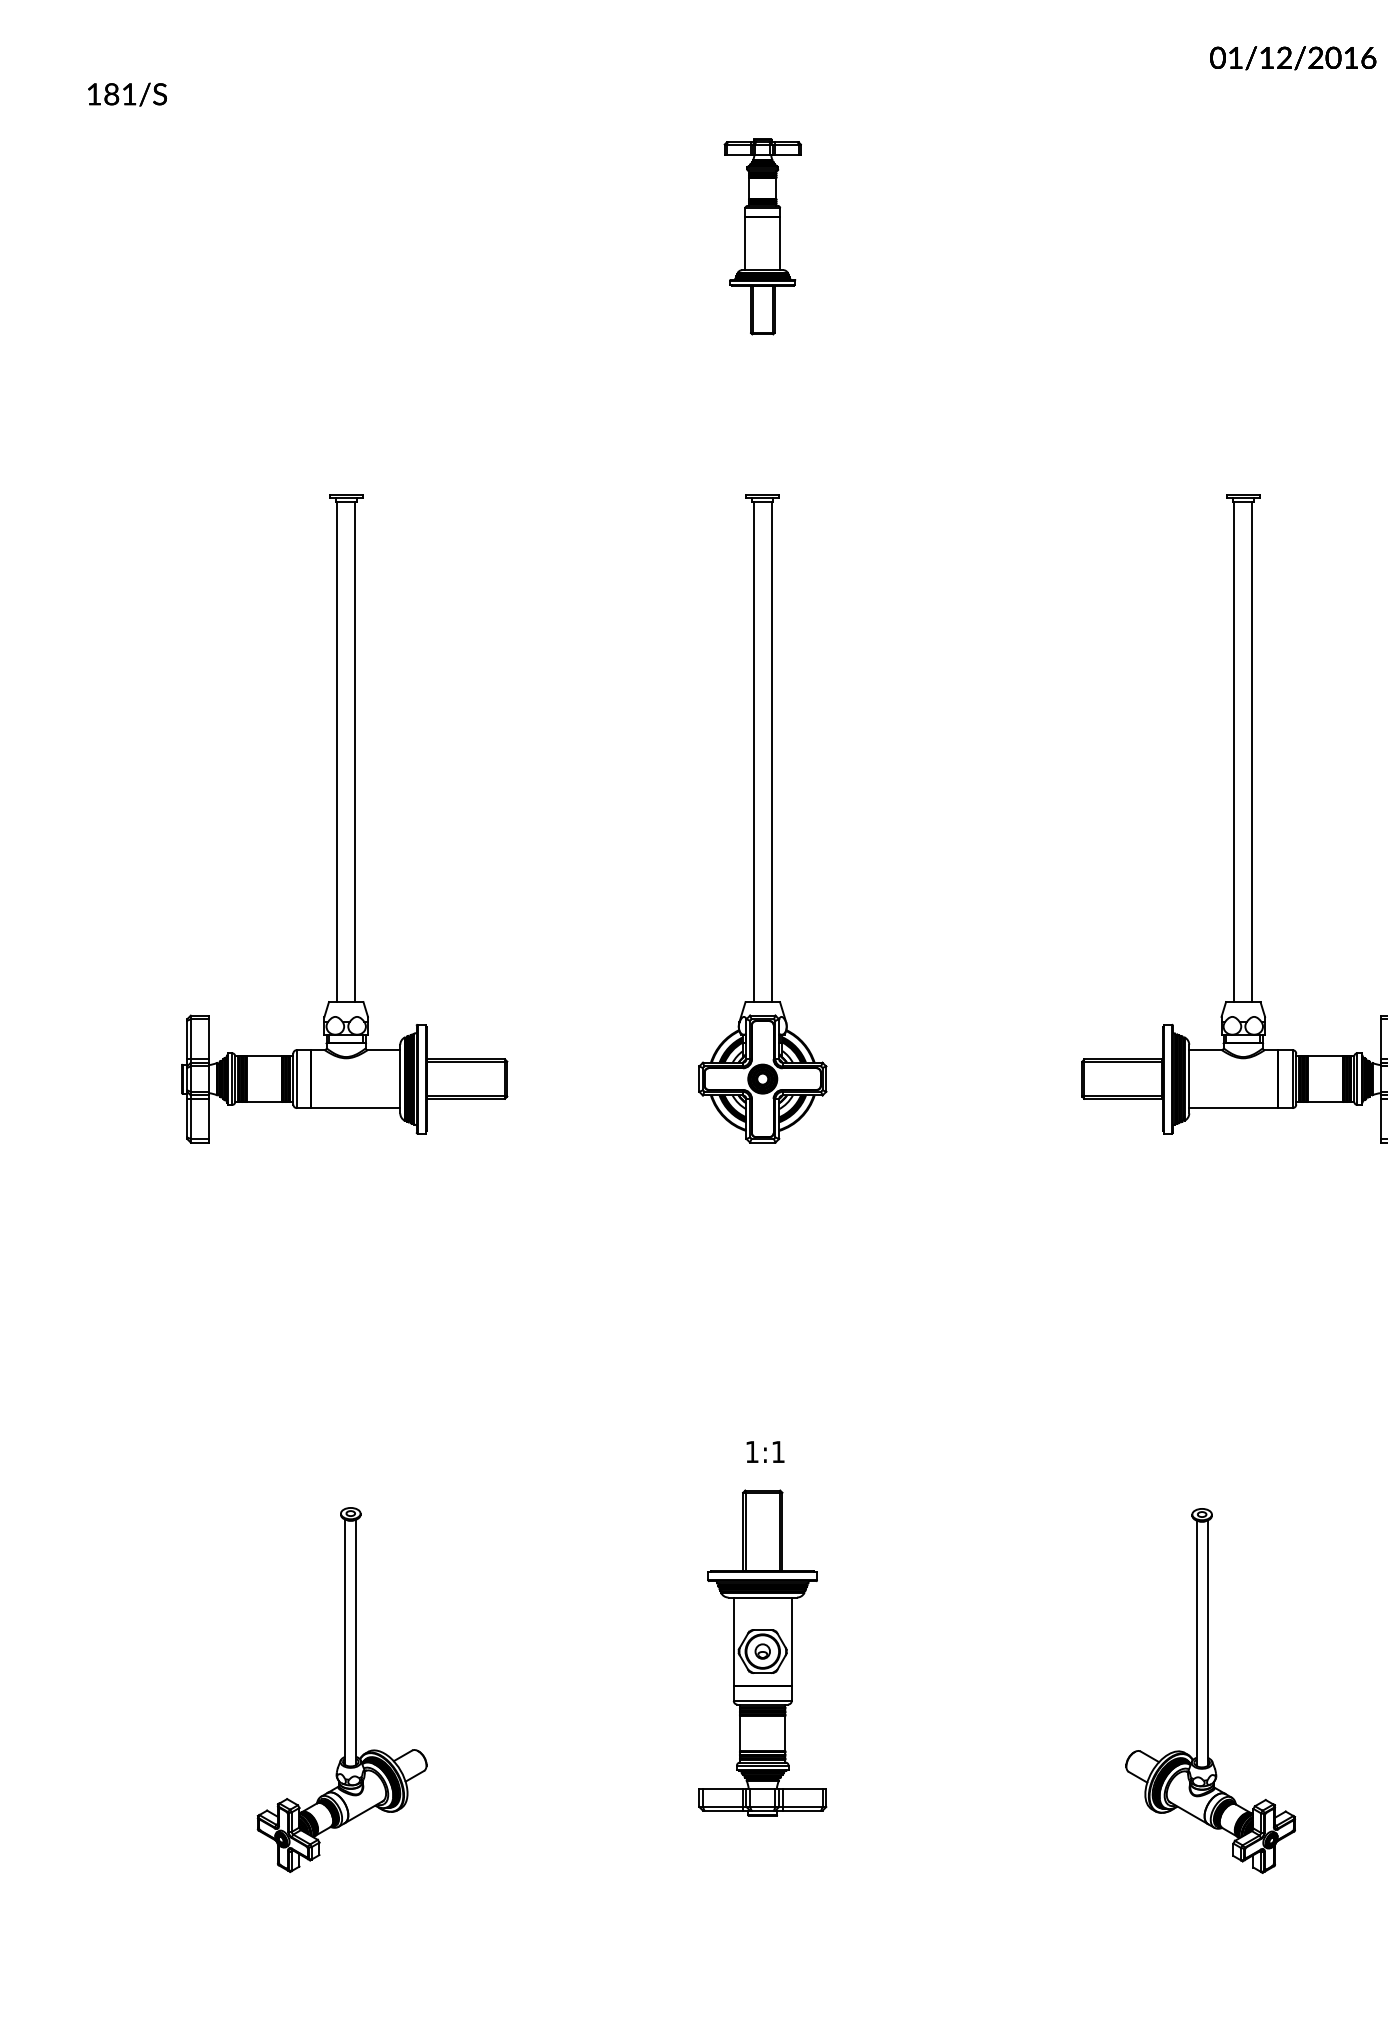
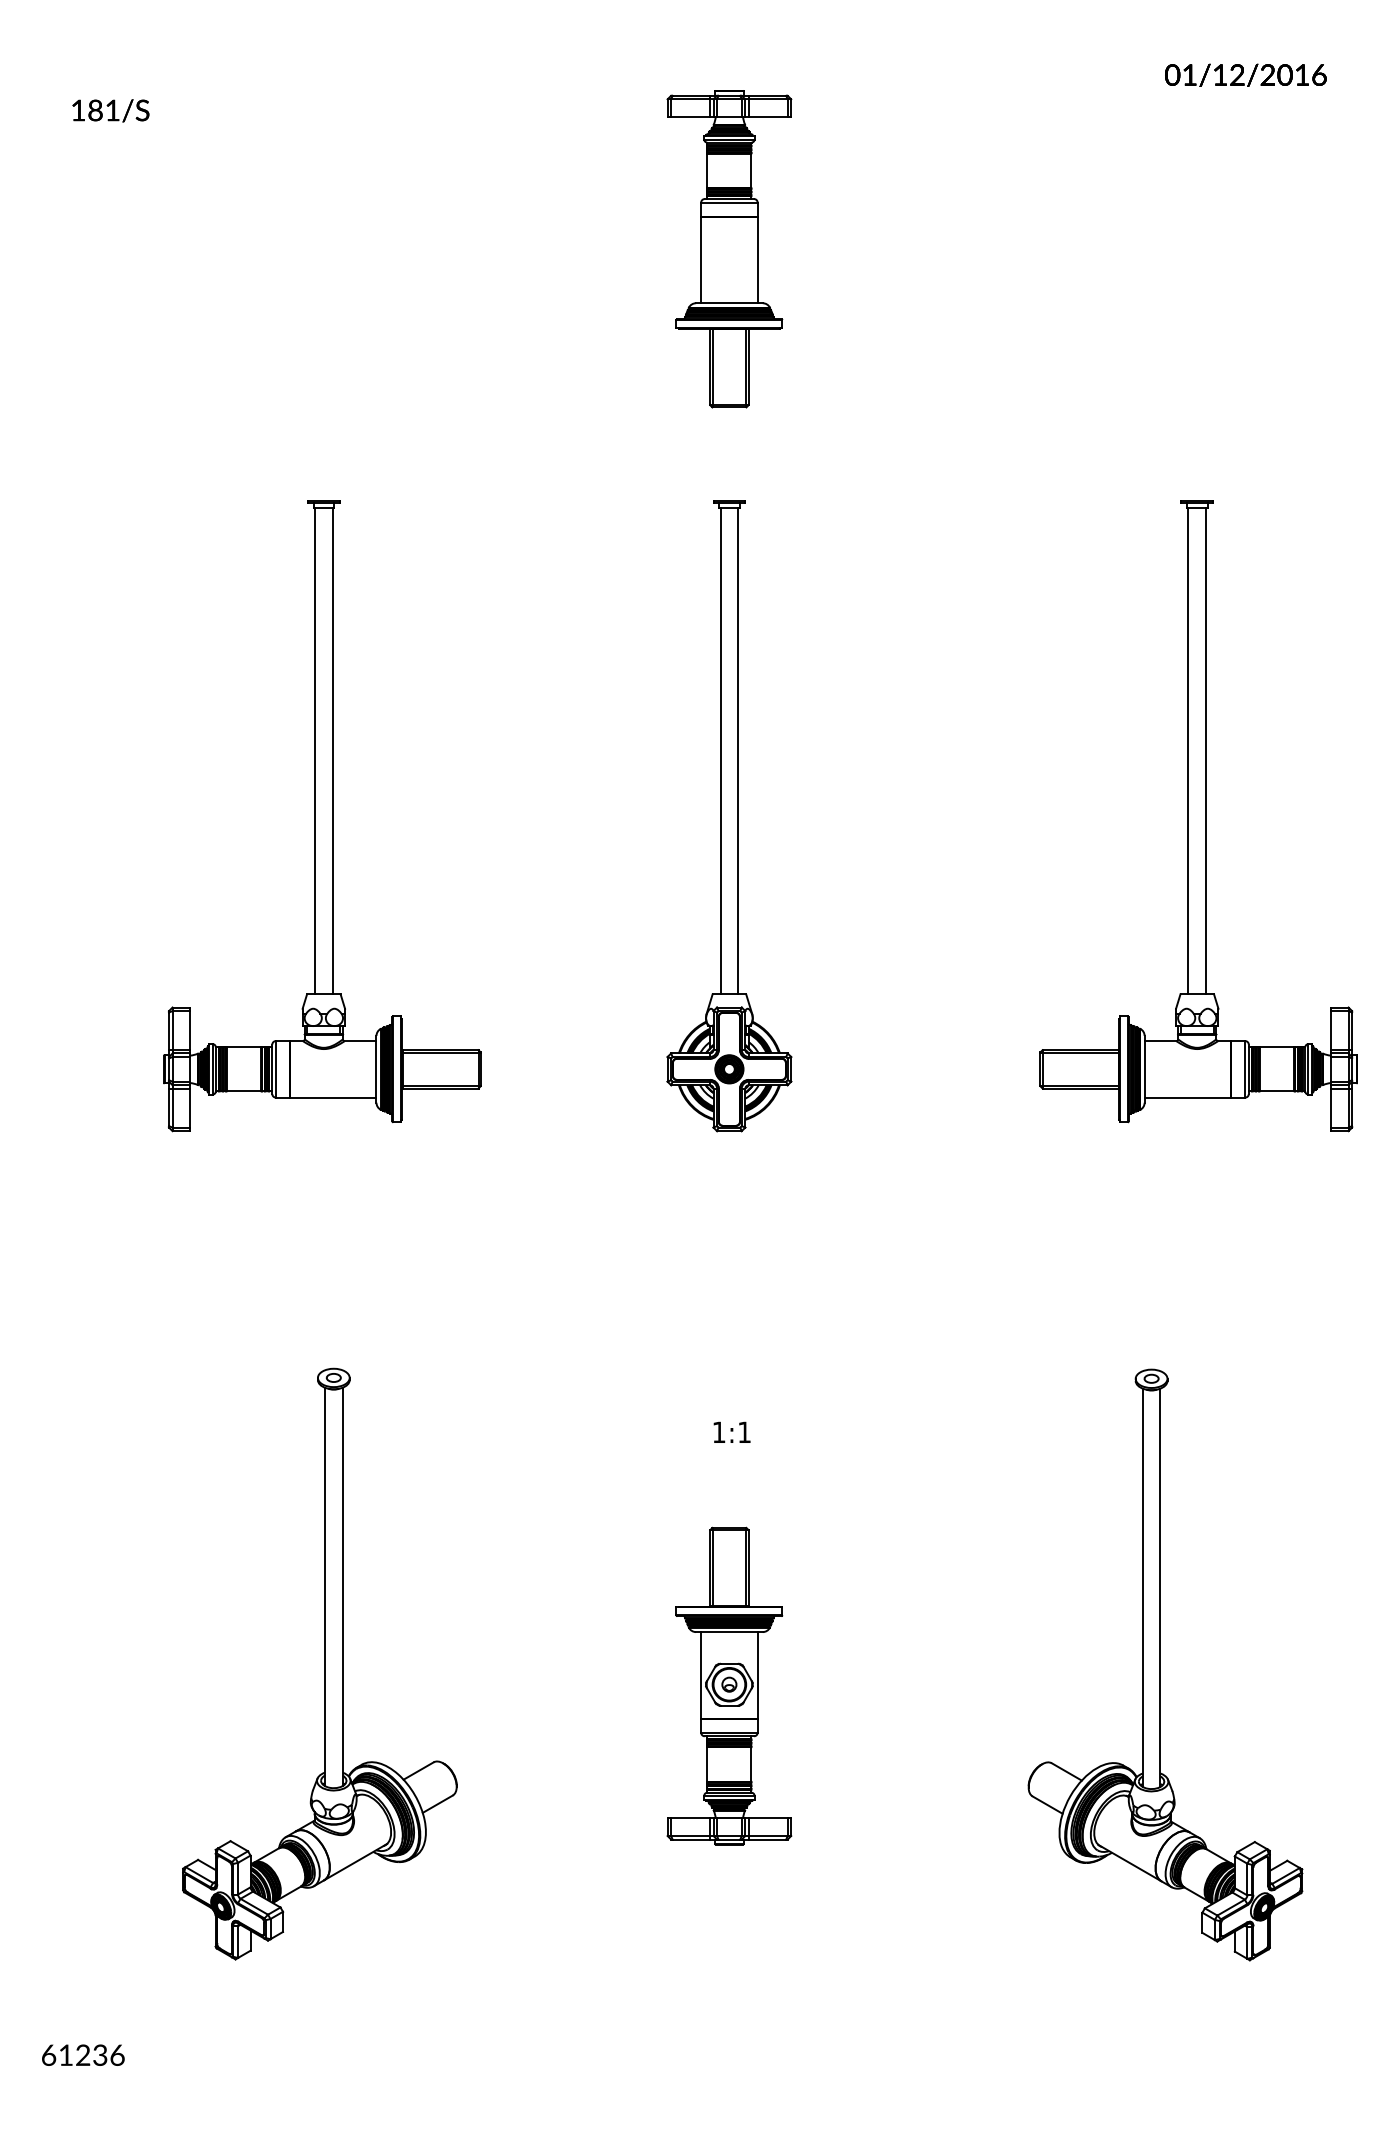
part: (762, 237) -> (729, 249), size x1.67
part: (762, 1652) -> (729, 1685), moved
part: (341, 1689) -> (319, 1663), size x1.67
part: (1210, 1690) -> (1165, 1664), size x1.67

